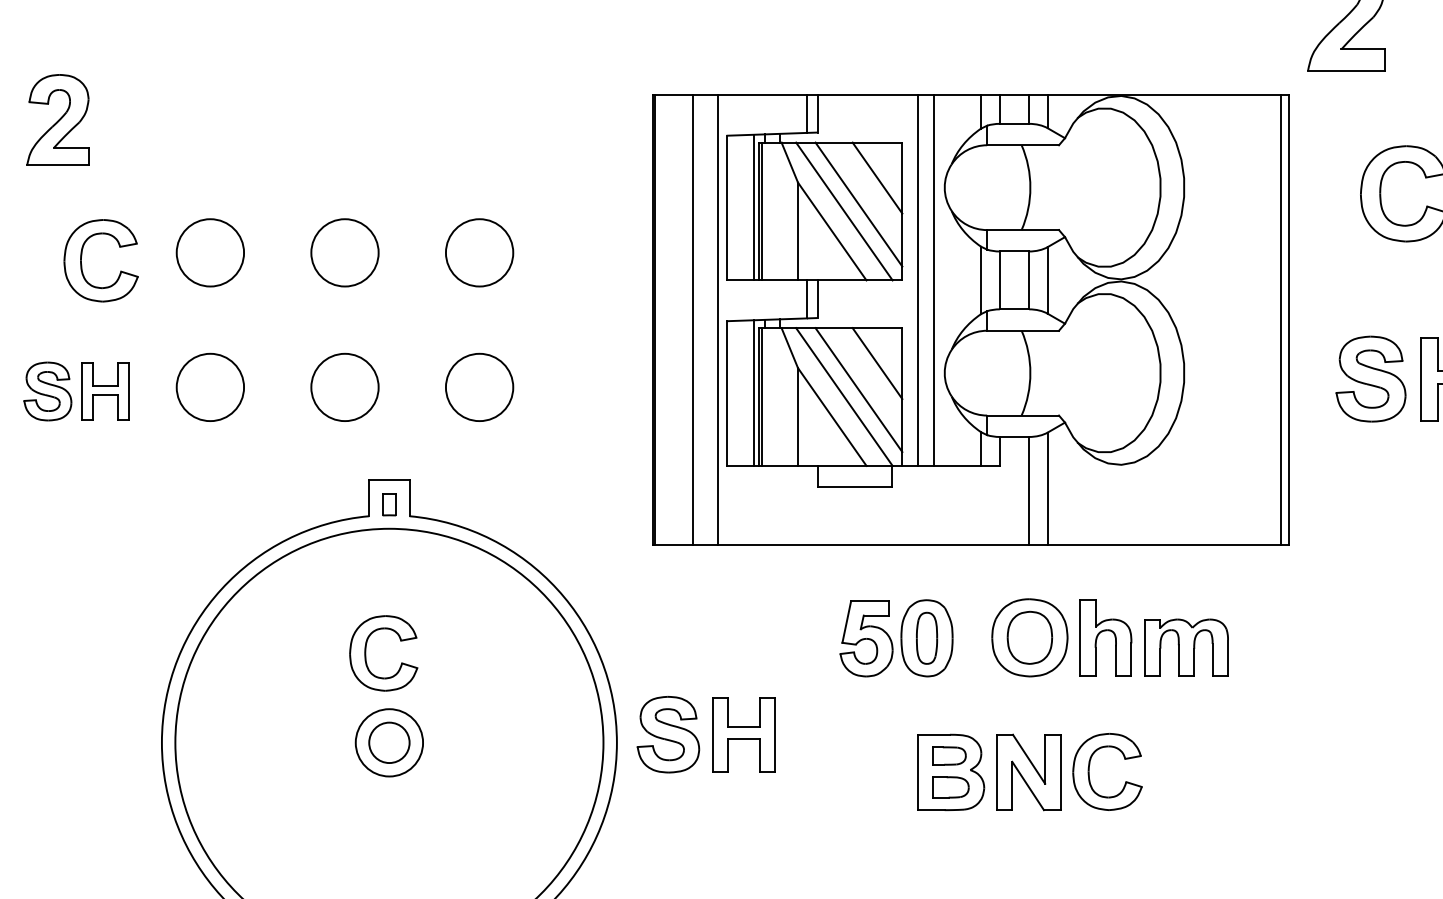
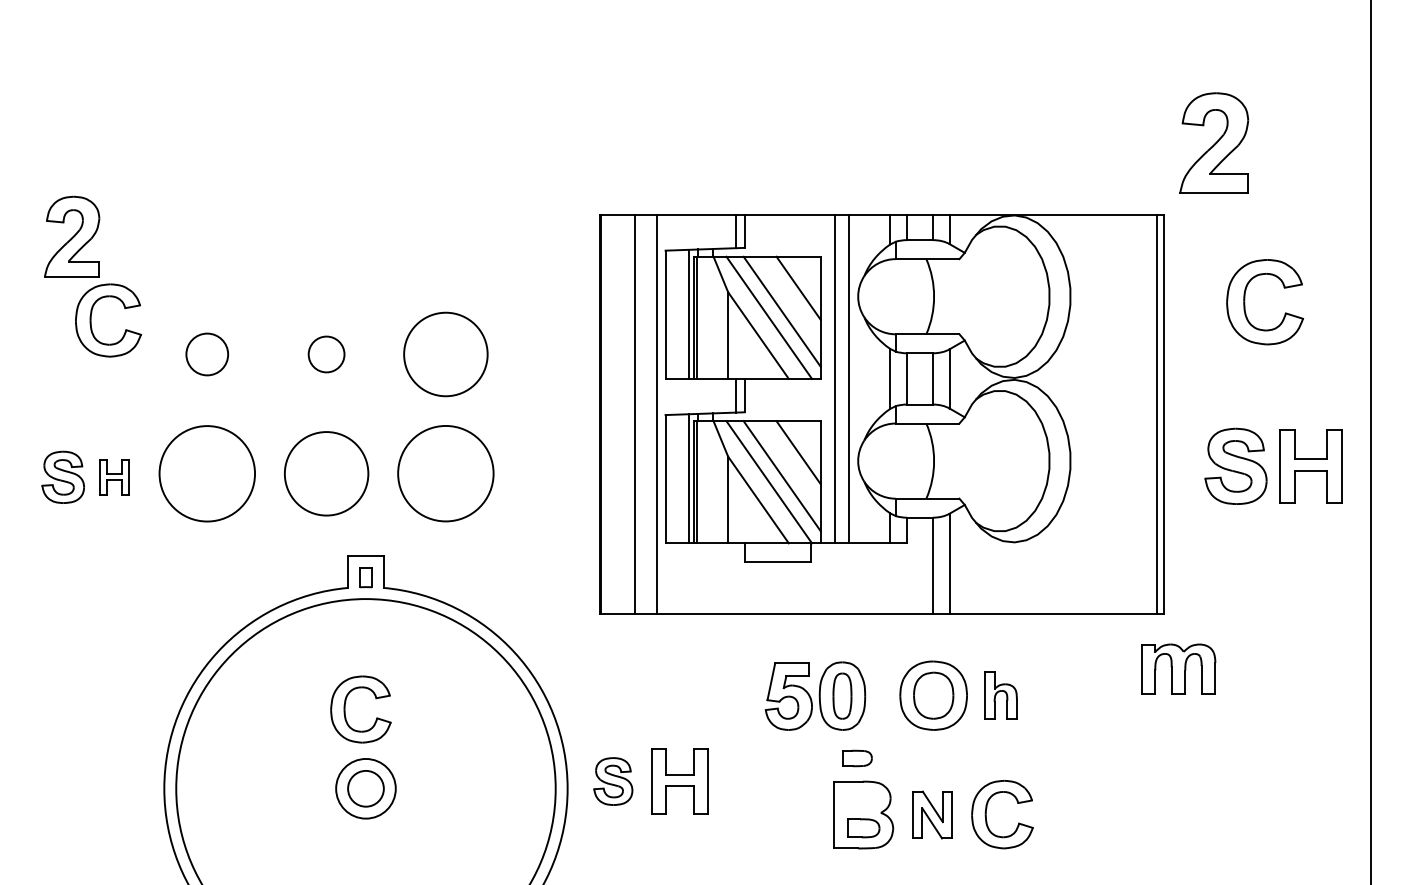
circle: (210, 252) -> (207, 354), size x0.7
circle: (344, 252) -> (326, 354), size x0.6
circle: (479, 252) -> (445, 354), size x1.4
part: (82, 260) -> (91, 320), moved
circle: (210, 387) -> (207, 473), size x1.6
circle: (344, 387) -> (326, 473), size x1.4
circle: (479, 387) -> (445, 473), size x1.6
part: (105, 390) -> (114, 476), size x0.7
part: (1105, 637) -> (1000, 695), size x0.7
part: (1186, 646) -> (1178, 668), moved
part: (668, 734) -> (613, 781), size x0.7
part: (949, 756) -> (857, 758), moved
part: (1028, 771) -> (932, 814), size x0.7

